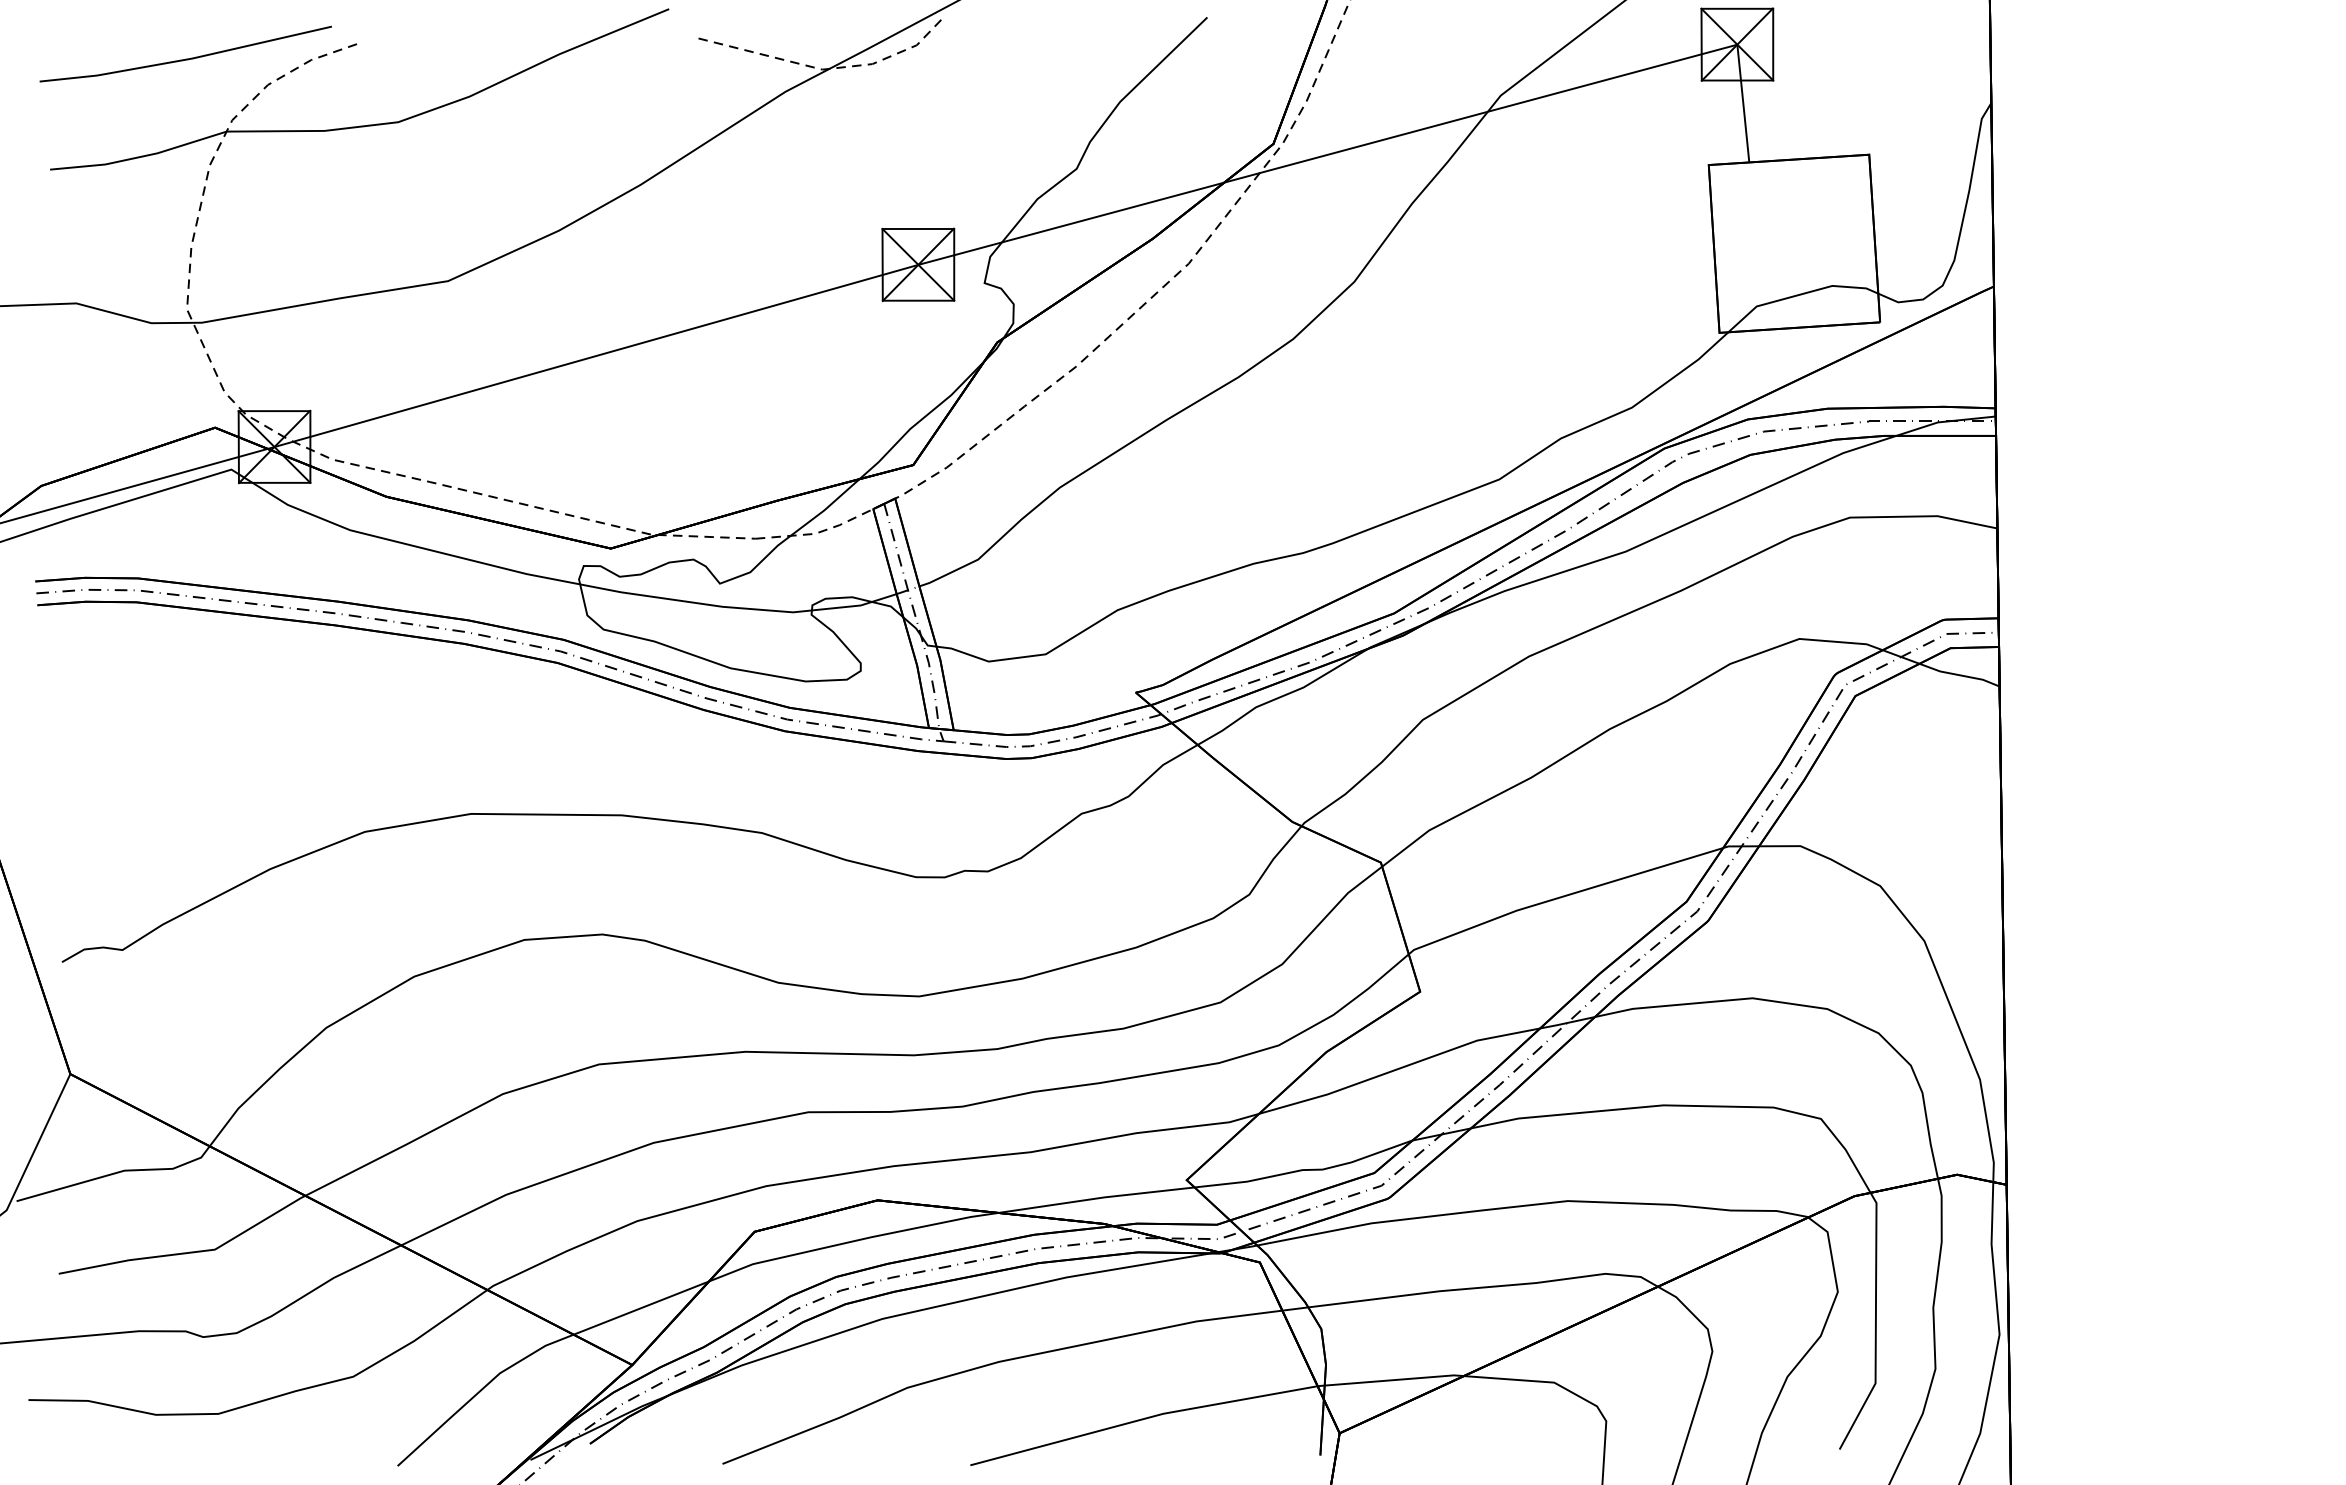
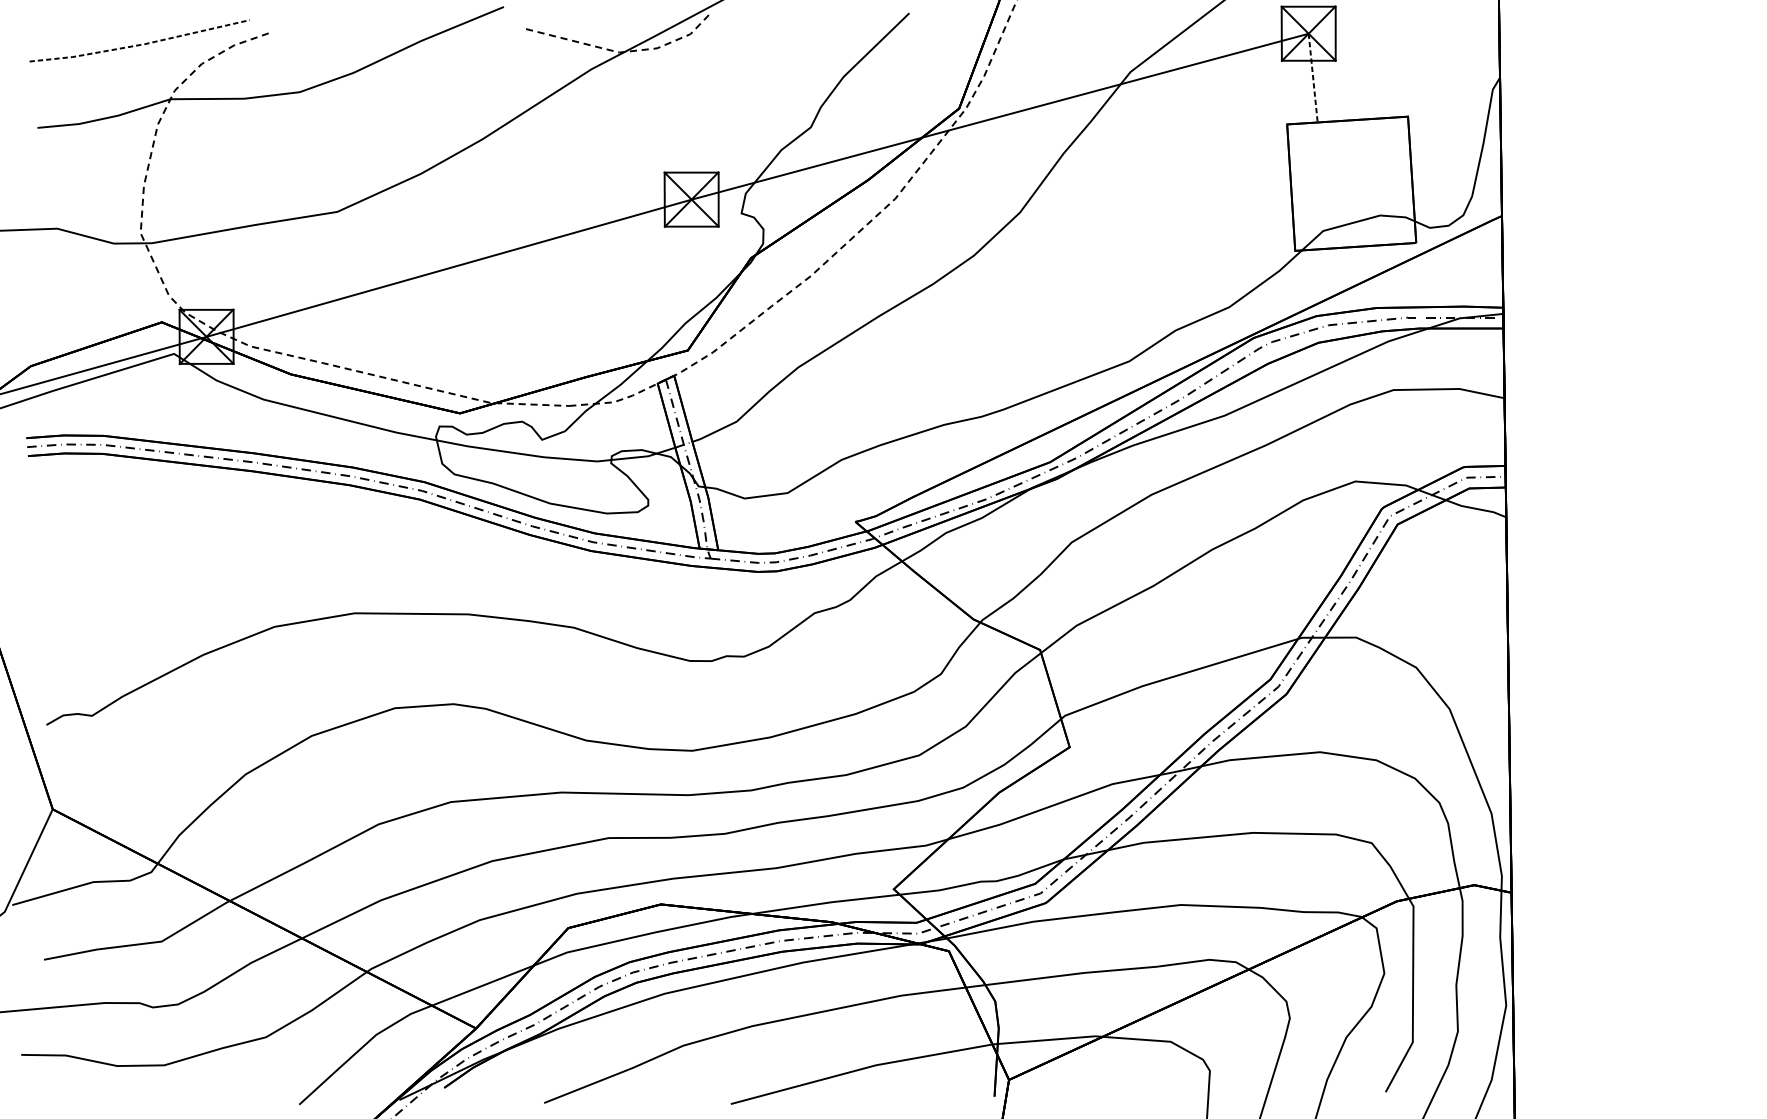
line: (187, 59) -> (141, 44), solid -> dashed
line: (1743, 104) -> (1313, 78), solid -> dashed

